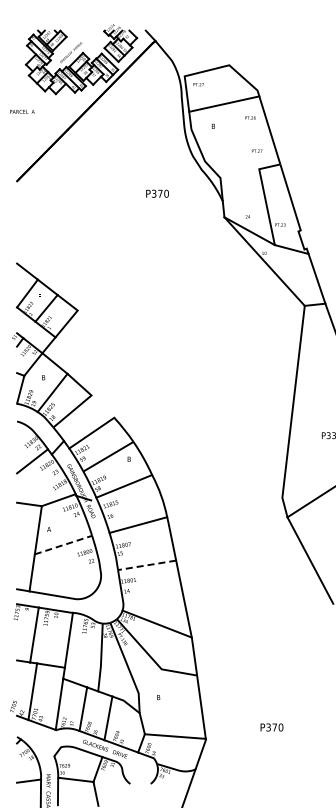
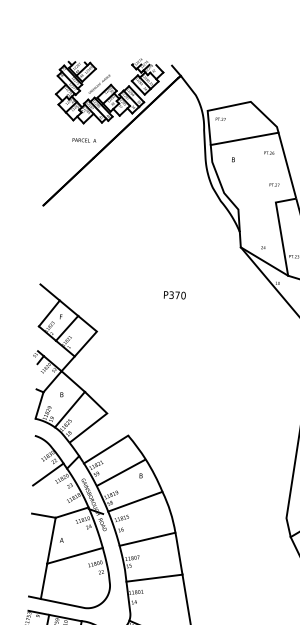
text: (22, 111) -> (84, 140), moved
text: (157, 193) -> (174, 295), moved
line: (63, 544) -> (75, 555), dashed -> solid
line: (146, 565) -> (153, 578), dashed -> solid

